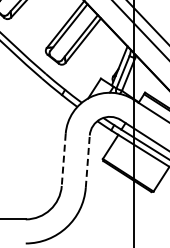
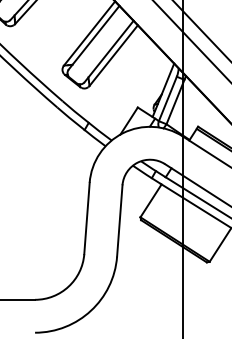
line: (63, 160) -> (86, 219), dashed -> solid
line: (87, 161) -> (119, 220), dashed -> solid

